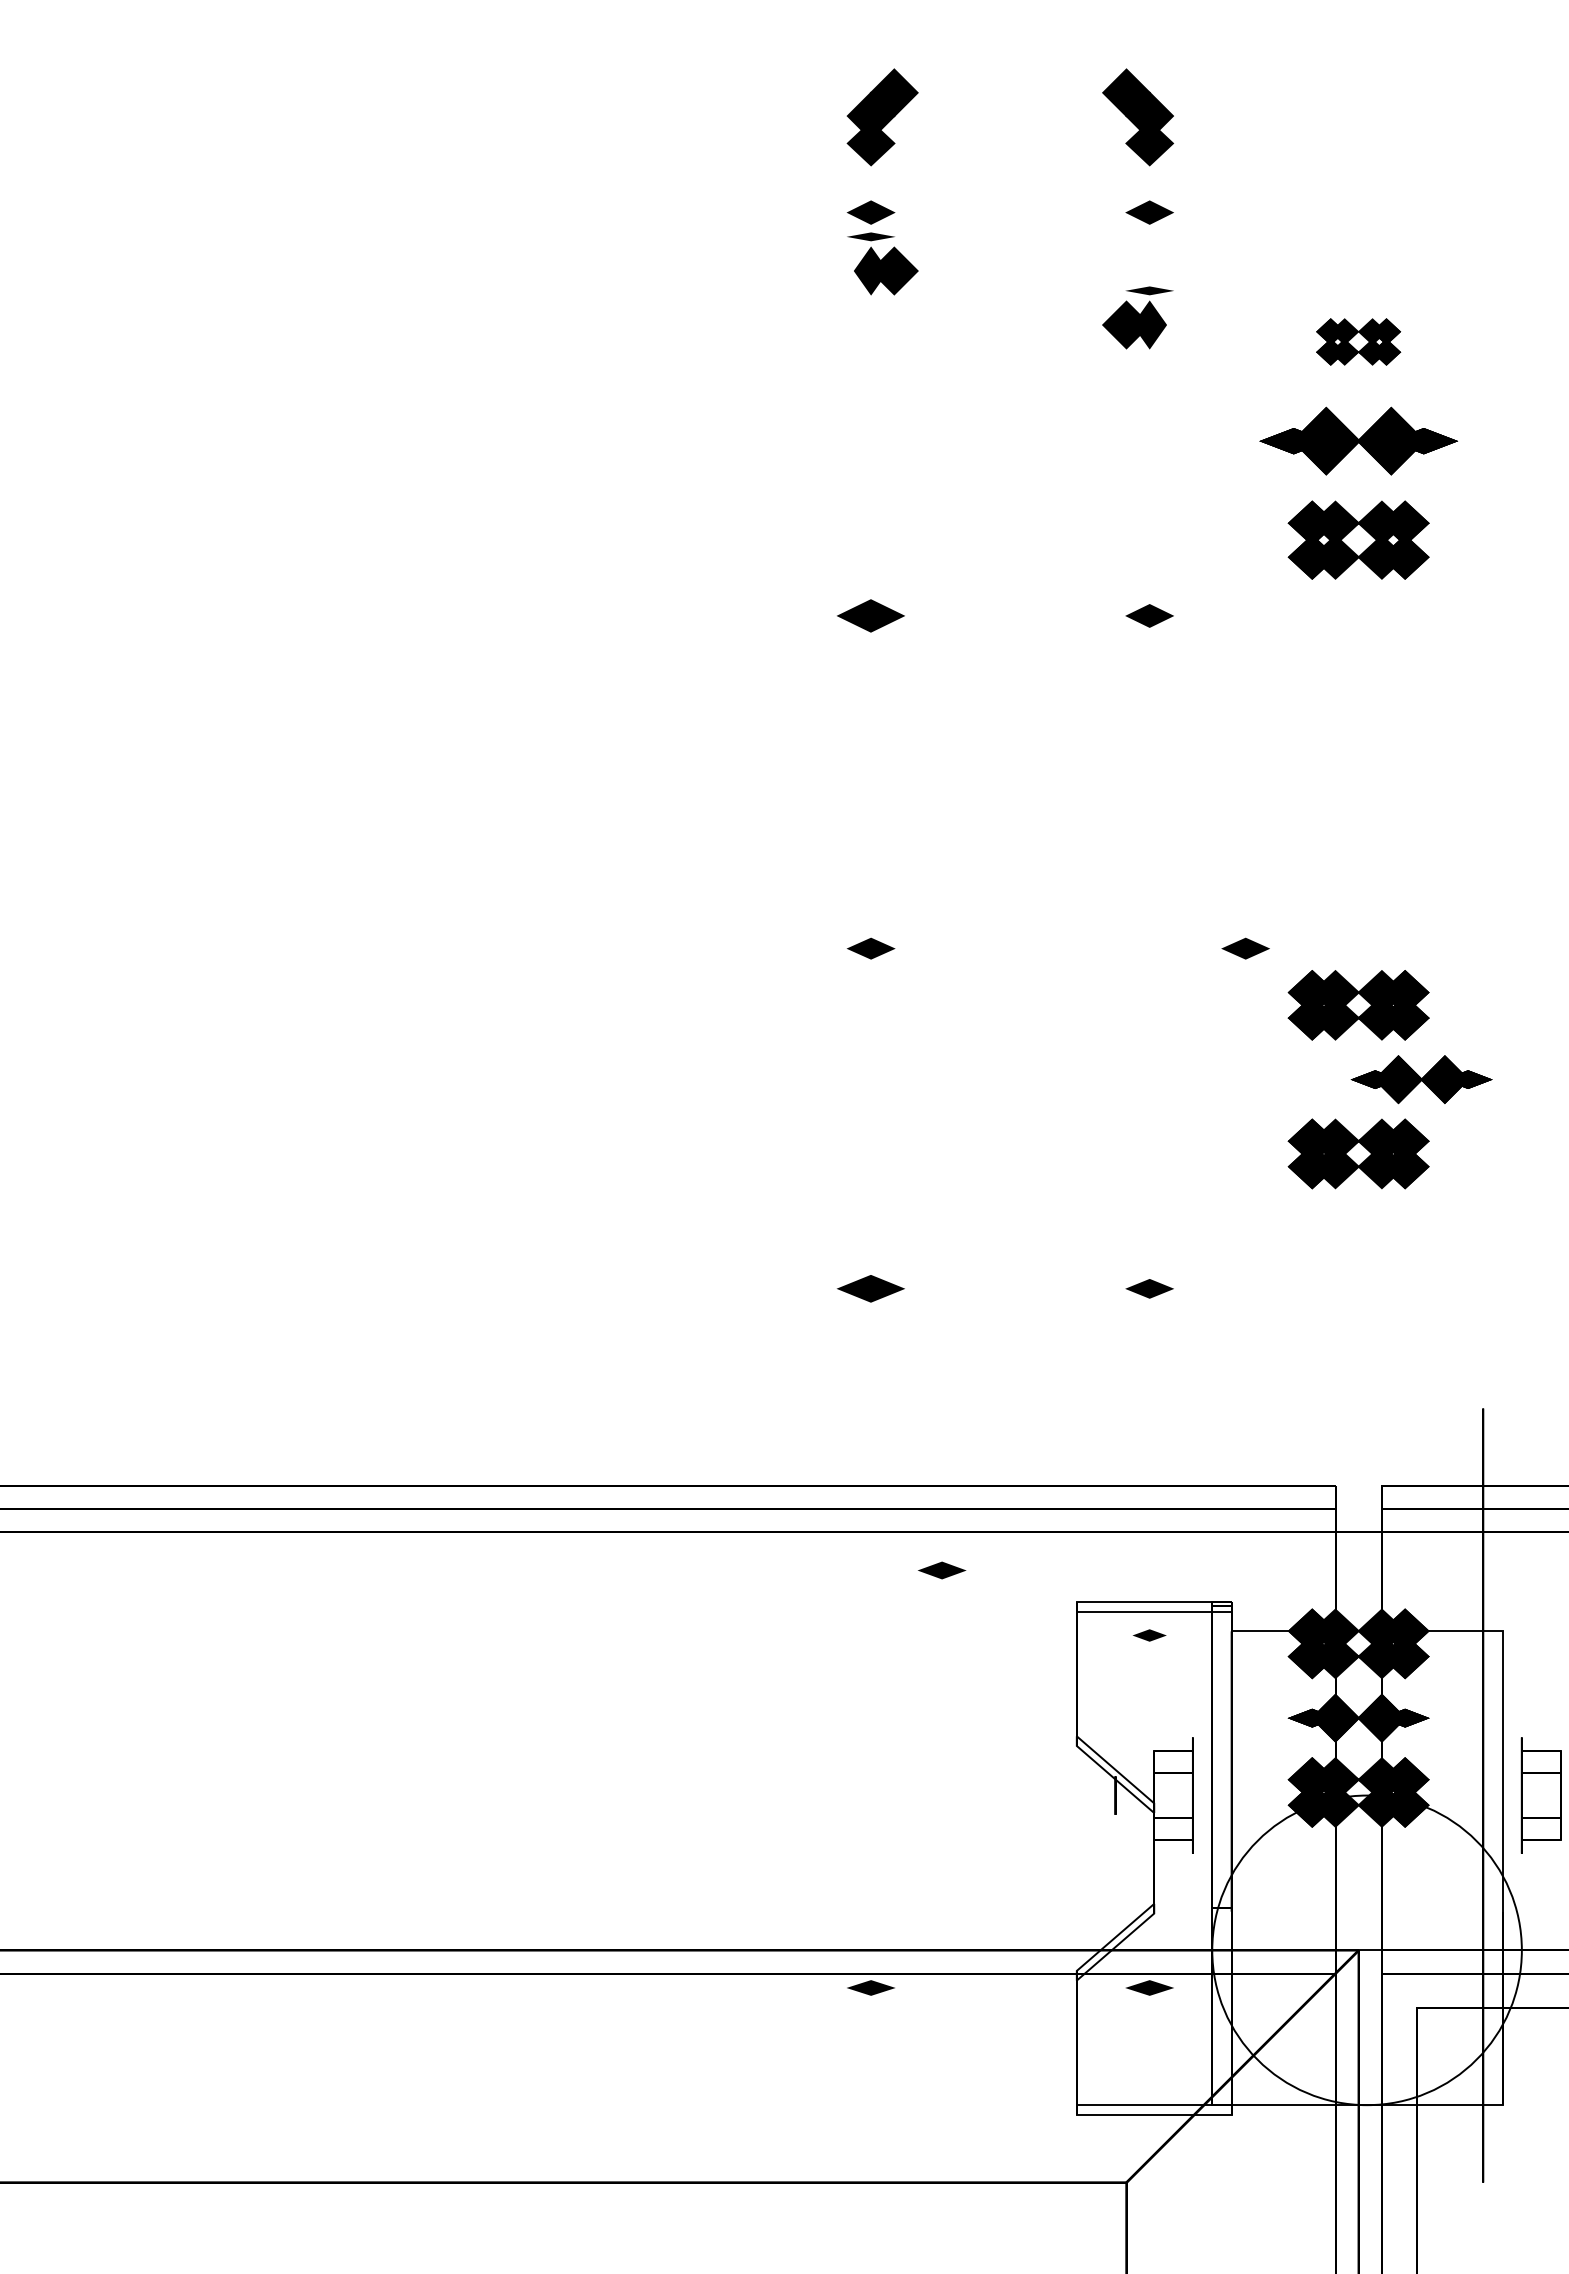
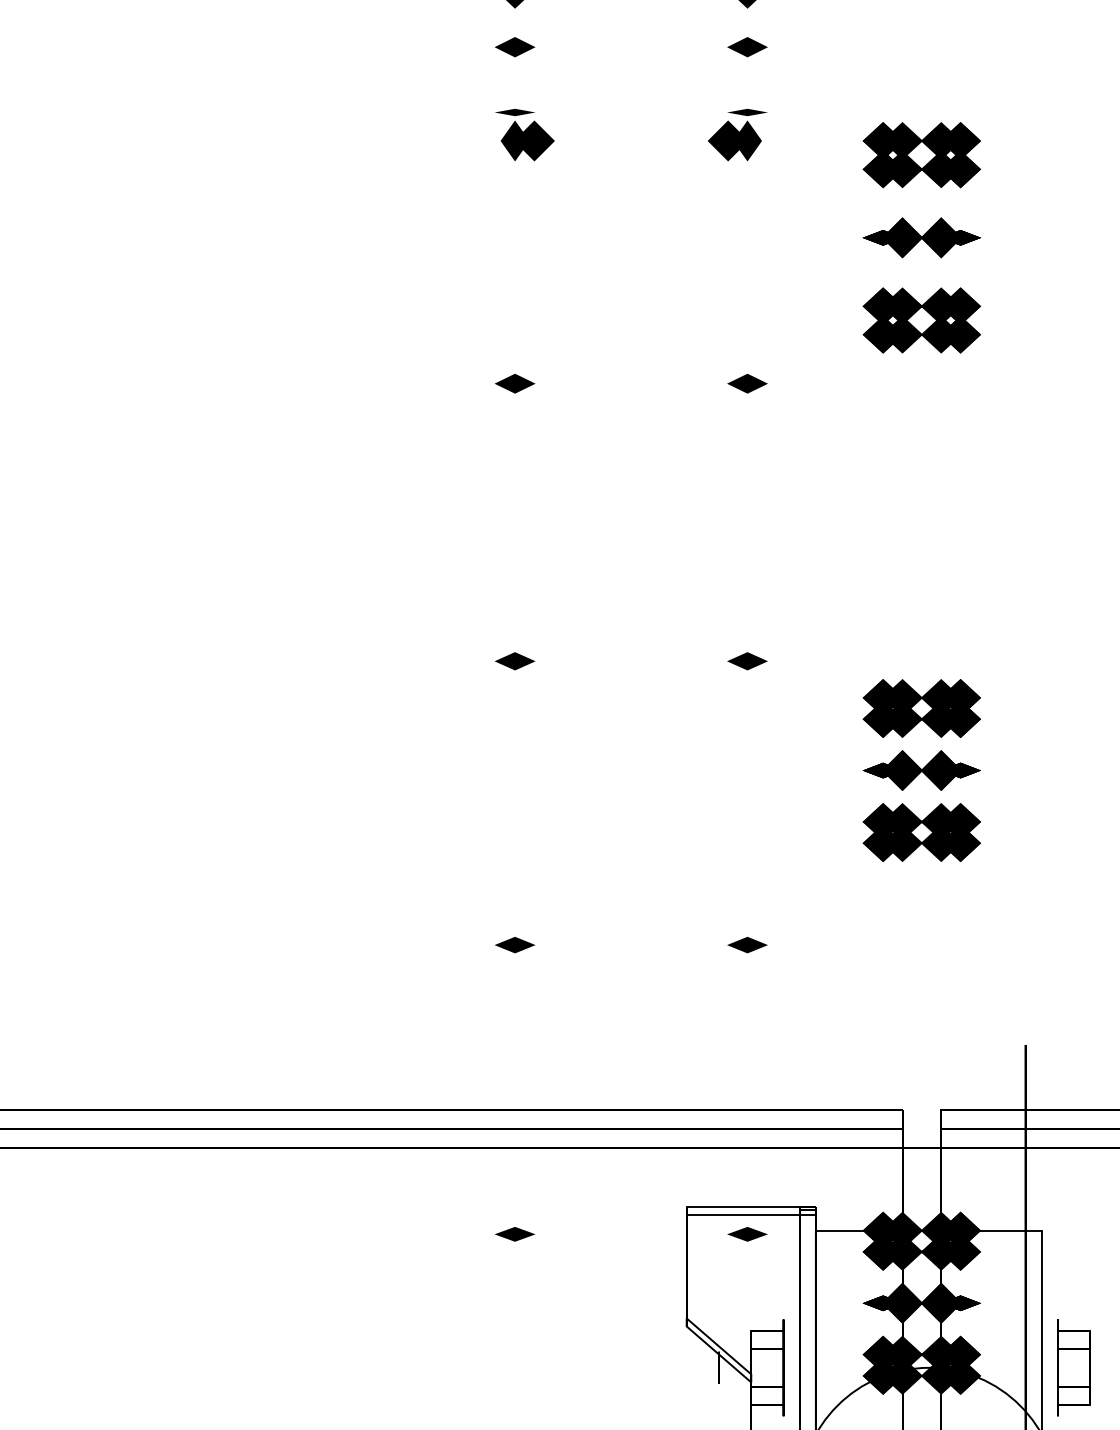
part: (882, 263) -> (524, 134), moved
part: (1358, 341) -> (921, 154), size x1.67
part: (1358, 440) -> (921, 237), size x0.71
part: (871, 615) -> (515, 383), size x0.71
part: (1245, 948) -> (747, 661), moved
part: (1421, 1079) -> (921, 770), moved
part: (871, 1288) -> (515, 944), size x0.71
part: (942, 1570) -> (515, 1234), moved
part: (1149, 1635) -> (747, 1234), size x1.43

